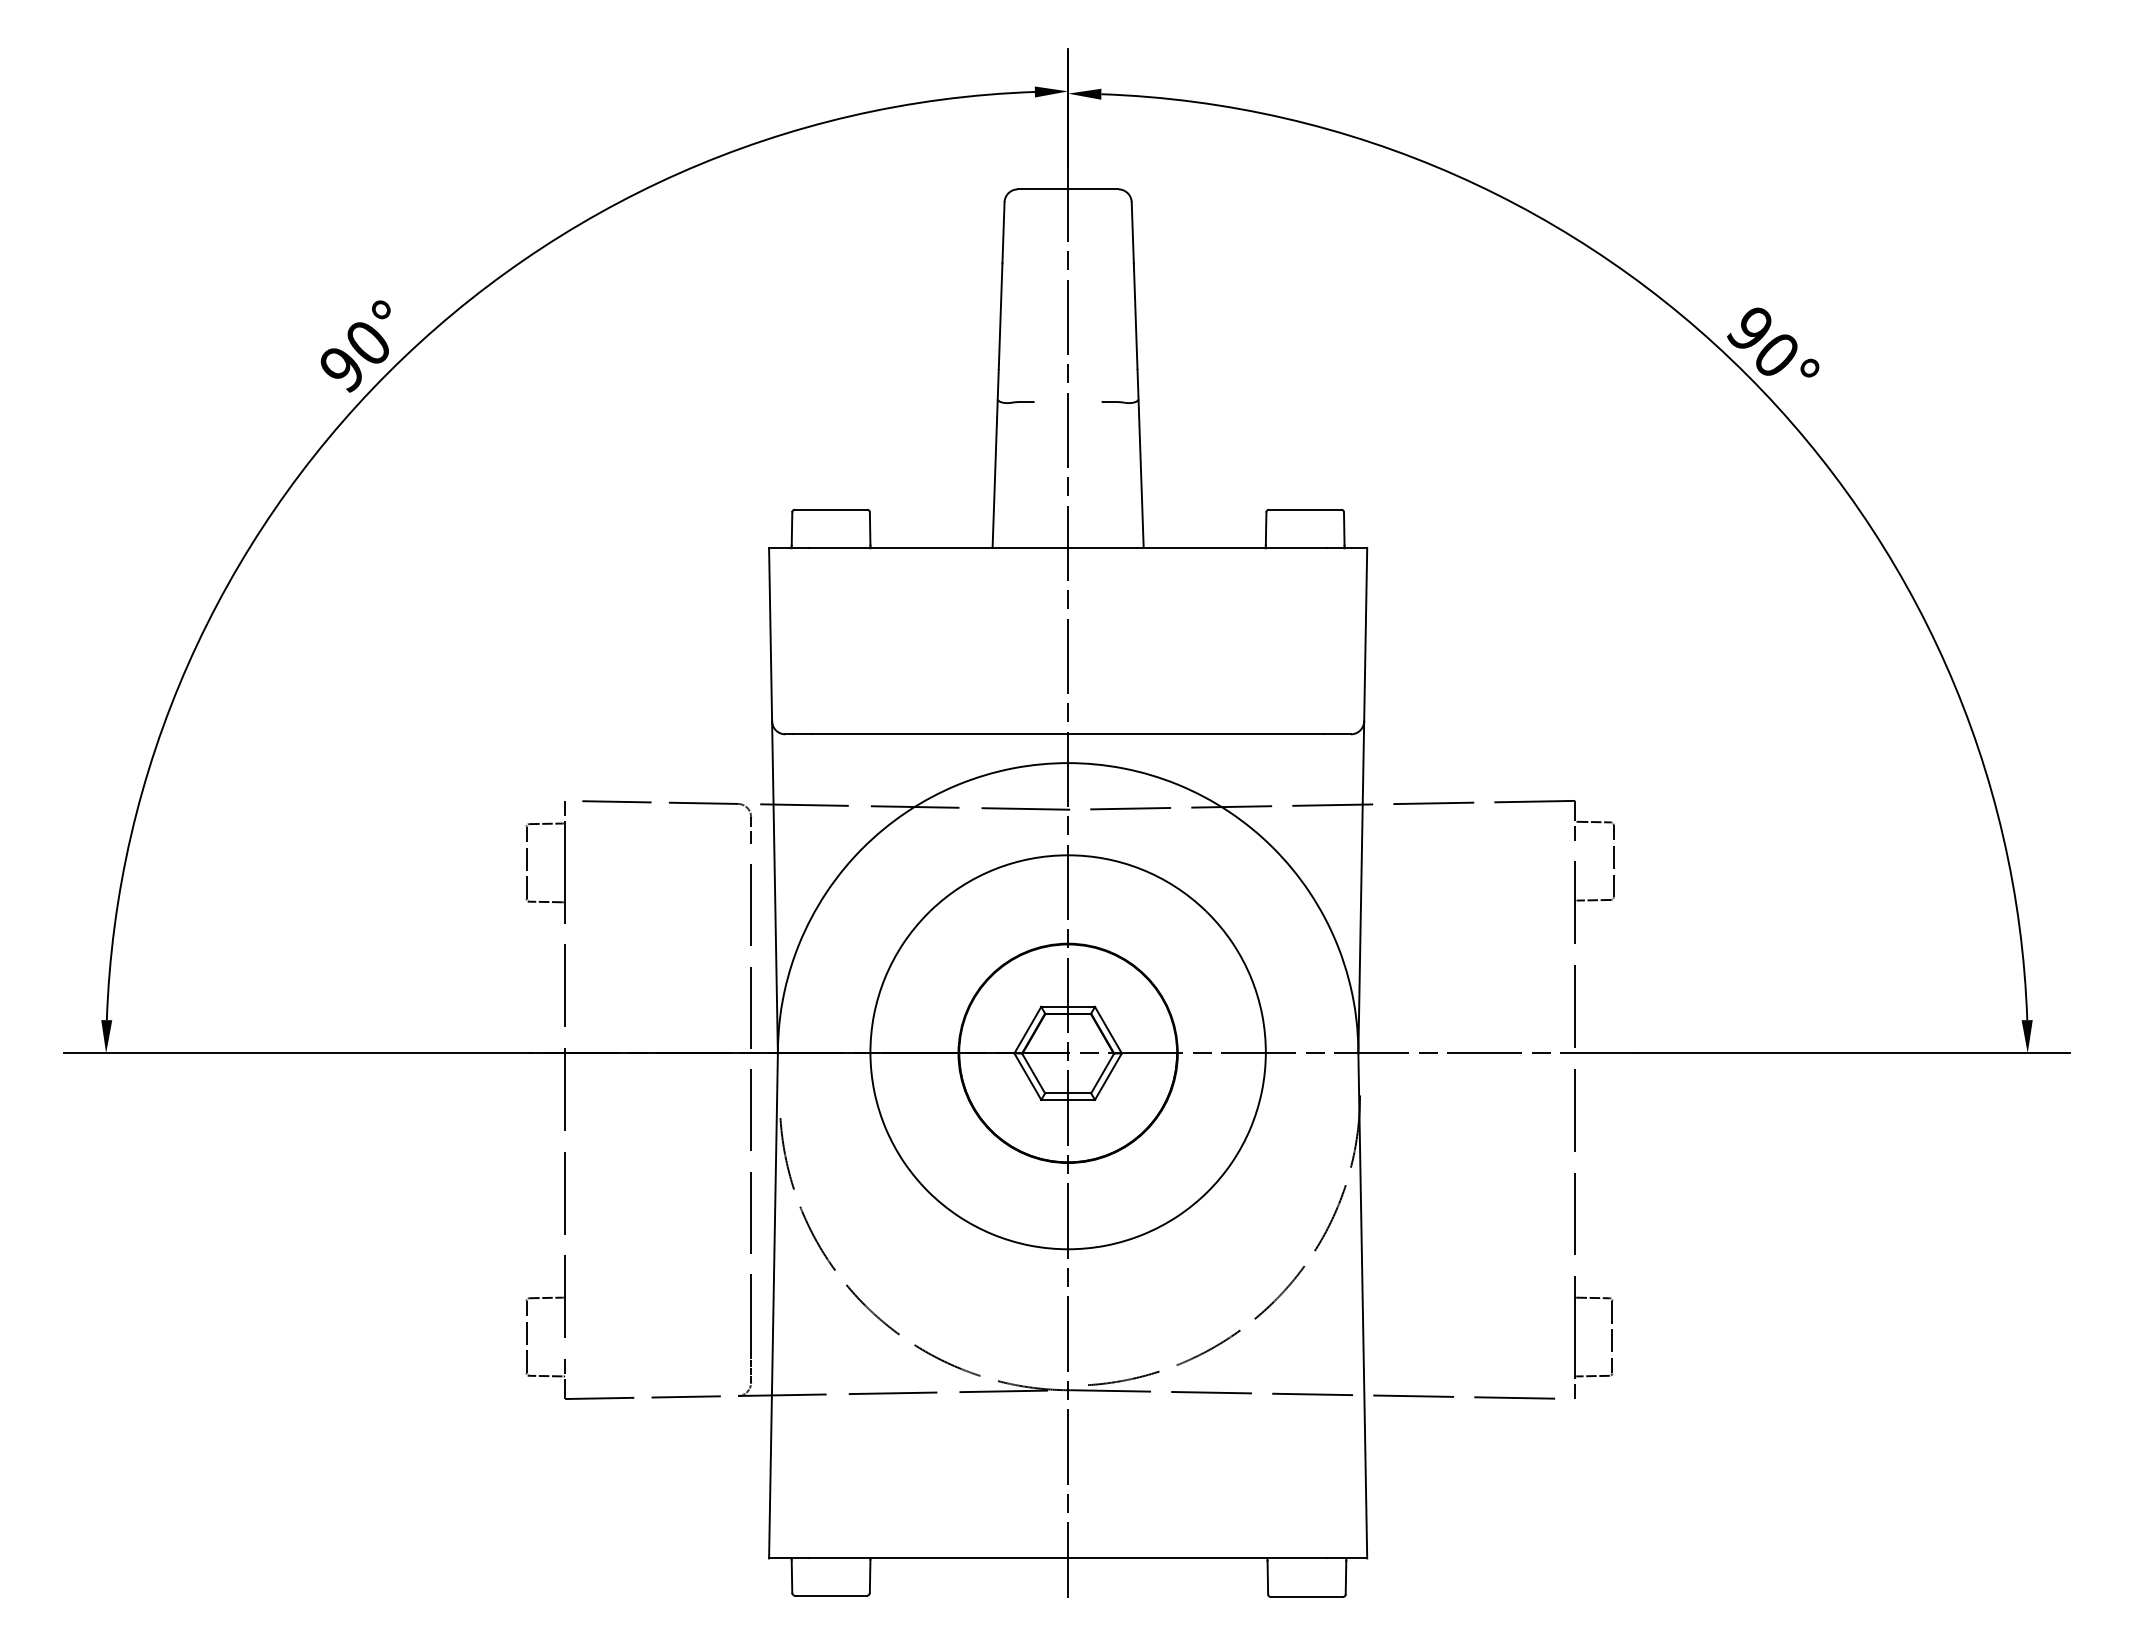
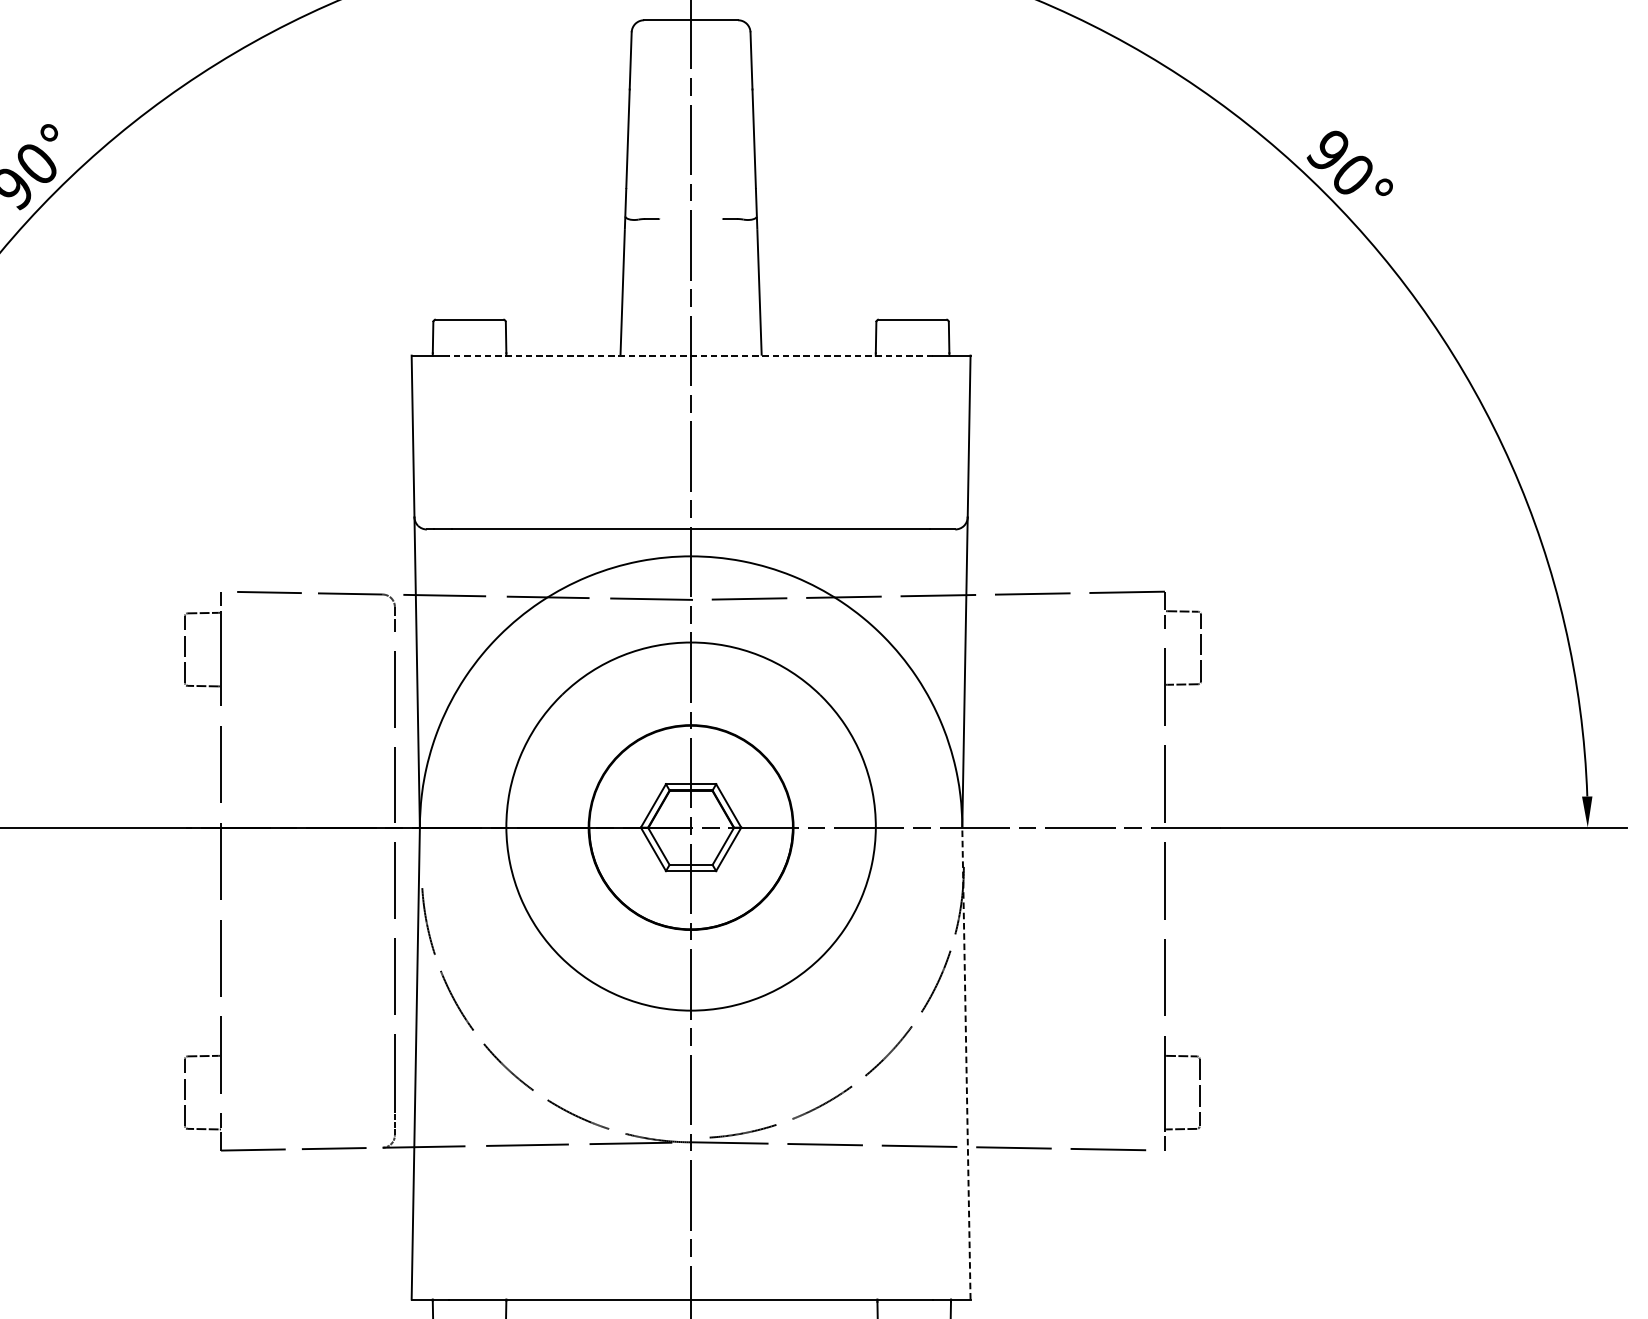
line: (1067, 548) -> (690, 355), solid -> dashed
line: (1362, 1305) -> (966, 1063), solid -> dashed

